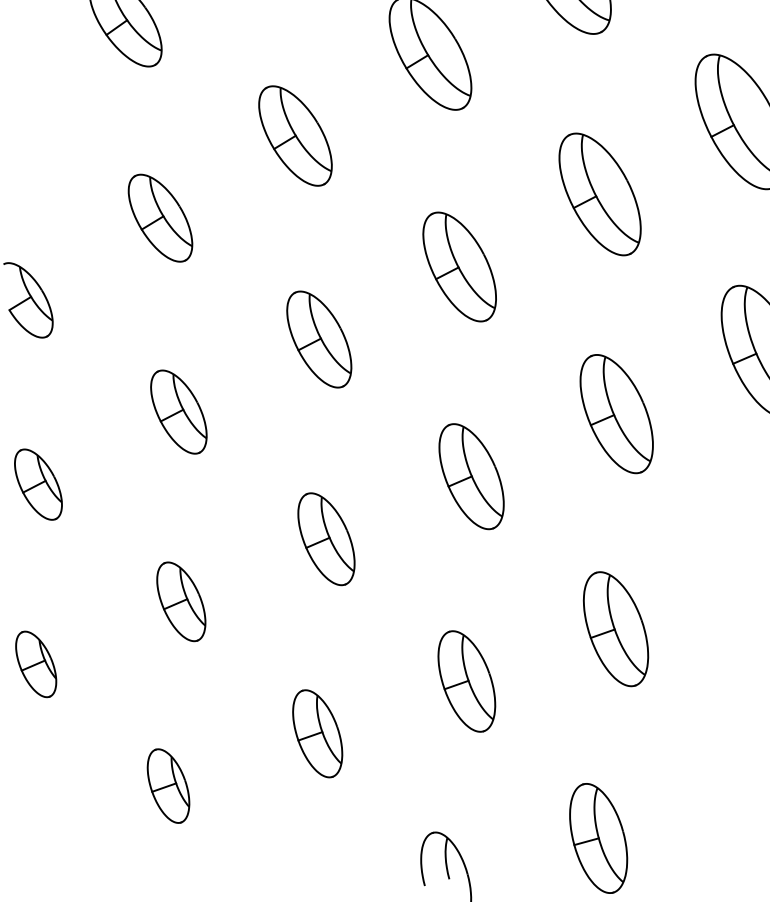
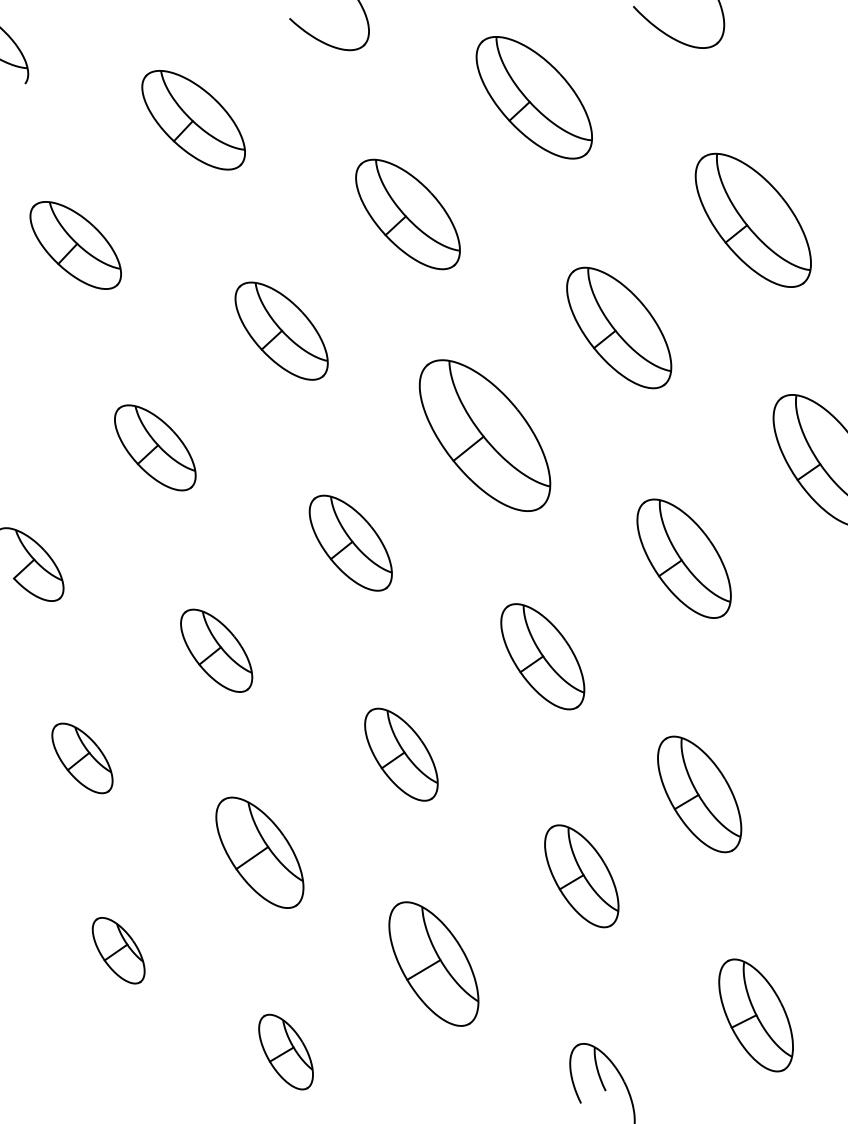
part: (459, 266) -> (484, 435), size x1.4
part: (181, 601) -> (260, 852), size x1.4
part: (615, 629) -> (699, 794), moved
part: (317, 734) -> (433, 964), size x1.4

